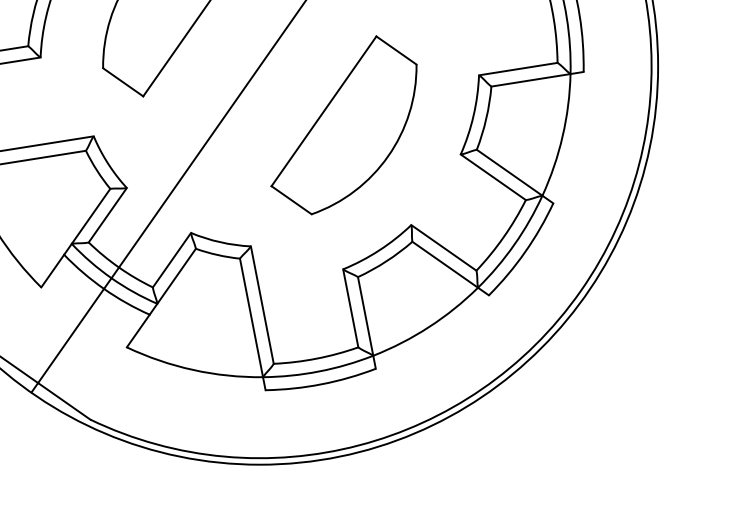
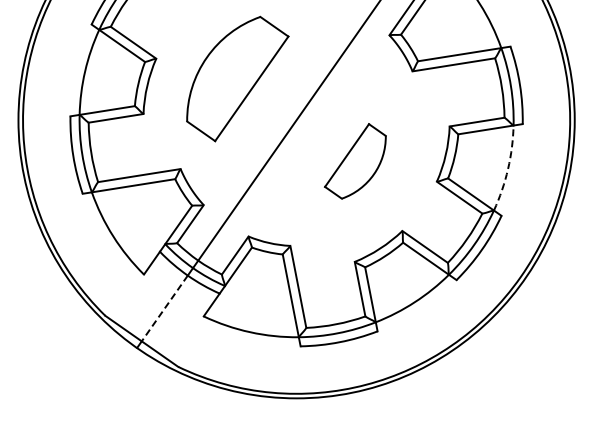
part: (344, 125) -> (355, 161), size x0.6
arc: (563, 136) -> (508, 169), solid -> dashed
line: (70, 336) -> (164, 308), solid -> dashed

